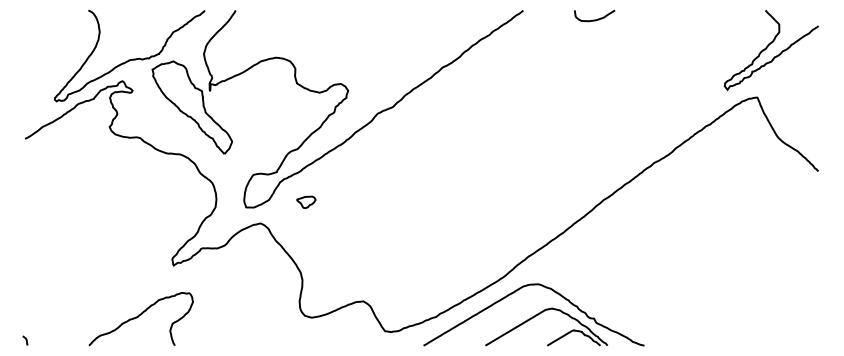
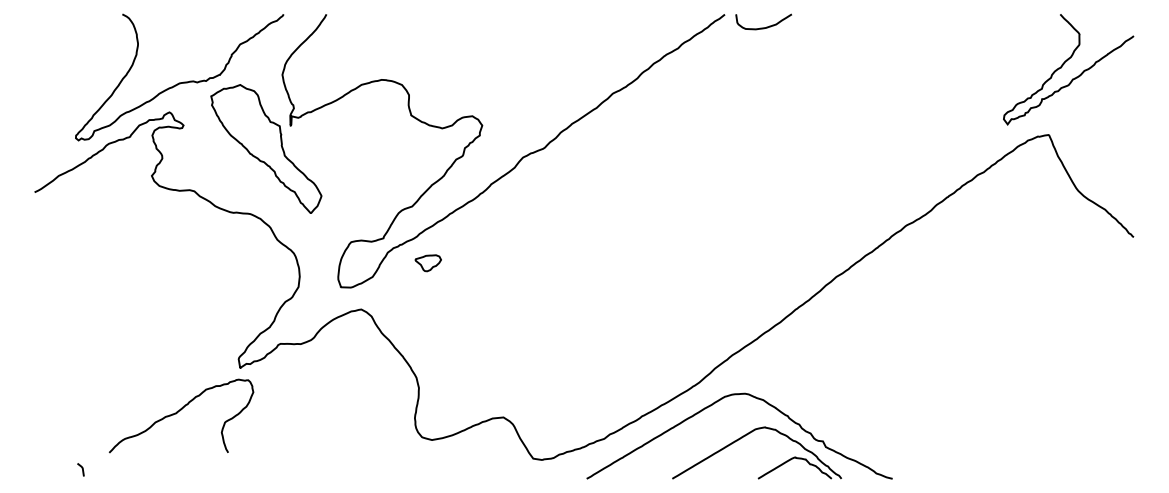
curve: (596, 19) -> (766, 26), moved
part: (305, 202) -> (427, 263), moved
curve: (139, 316) -> (178, 412), moved
line: (25, 339) -> (81, 468), moved

